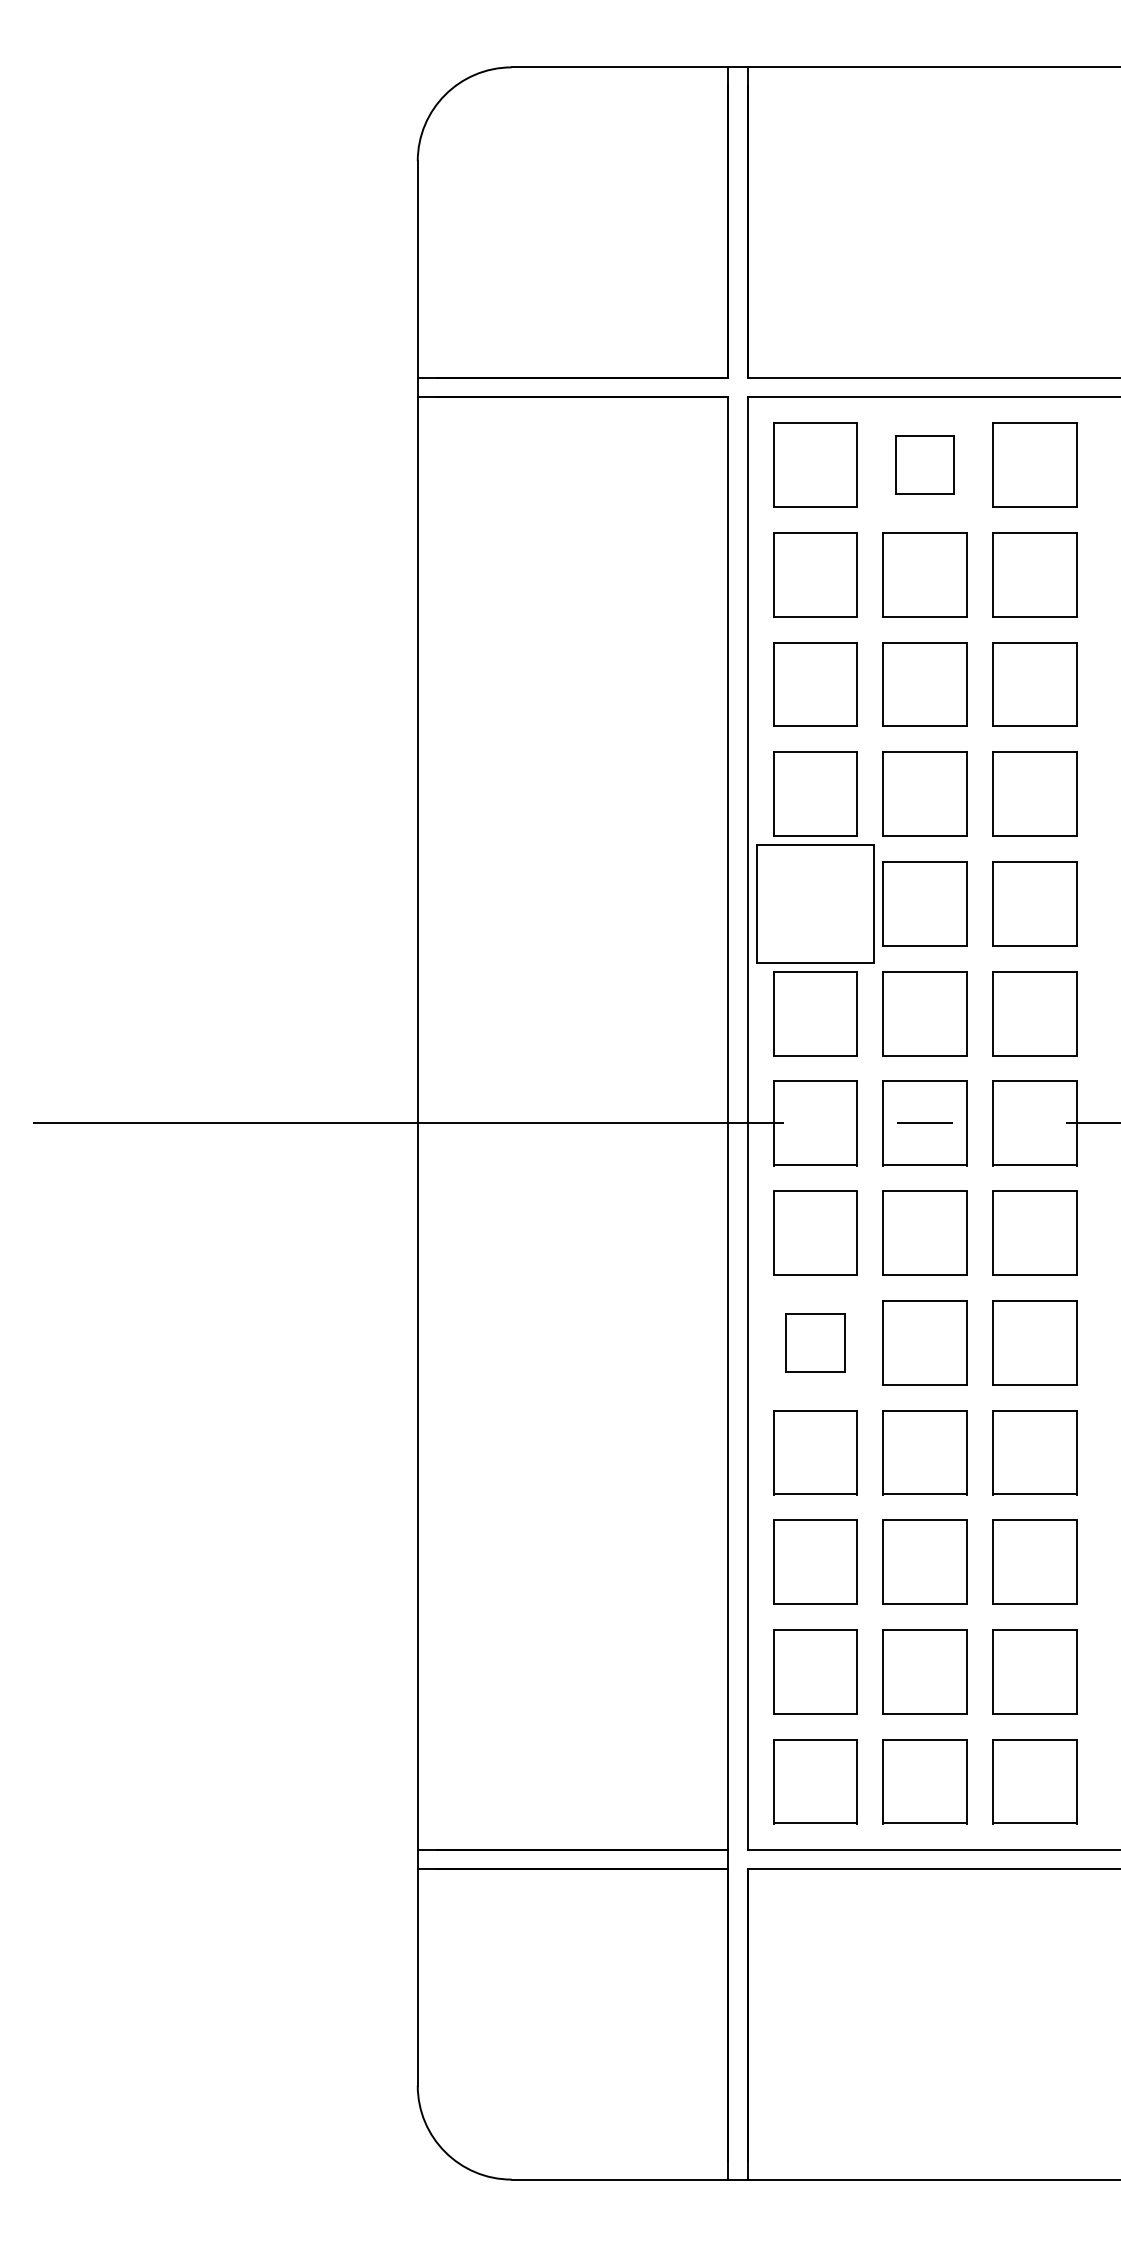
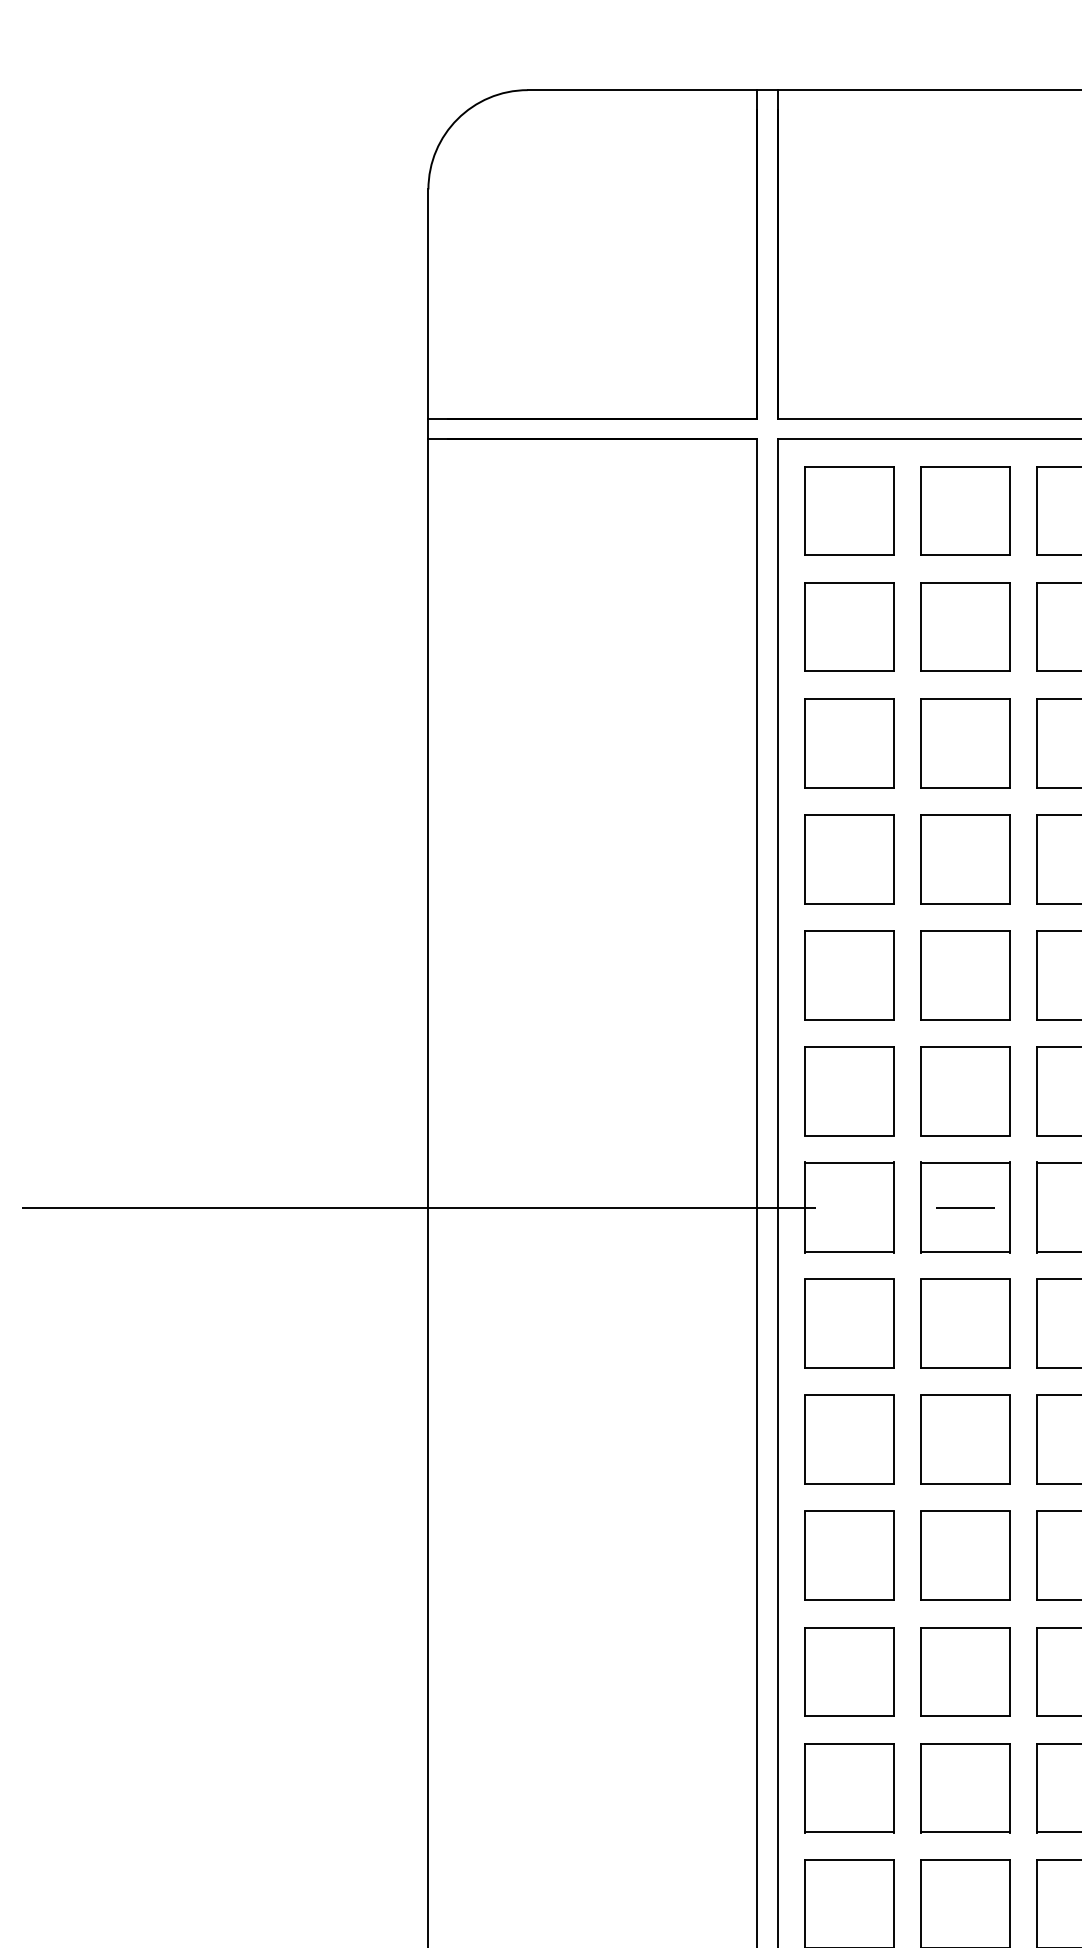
part: (924, 464) -> (964, 510), size x1.43
part: (815, 903) -> (849, 974), size x0.71
part: (815, 1342) -> (849, 1439), size x1.43

